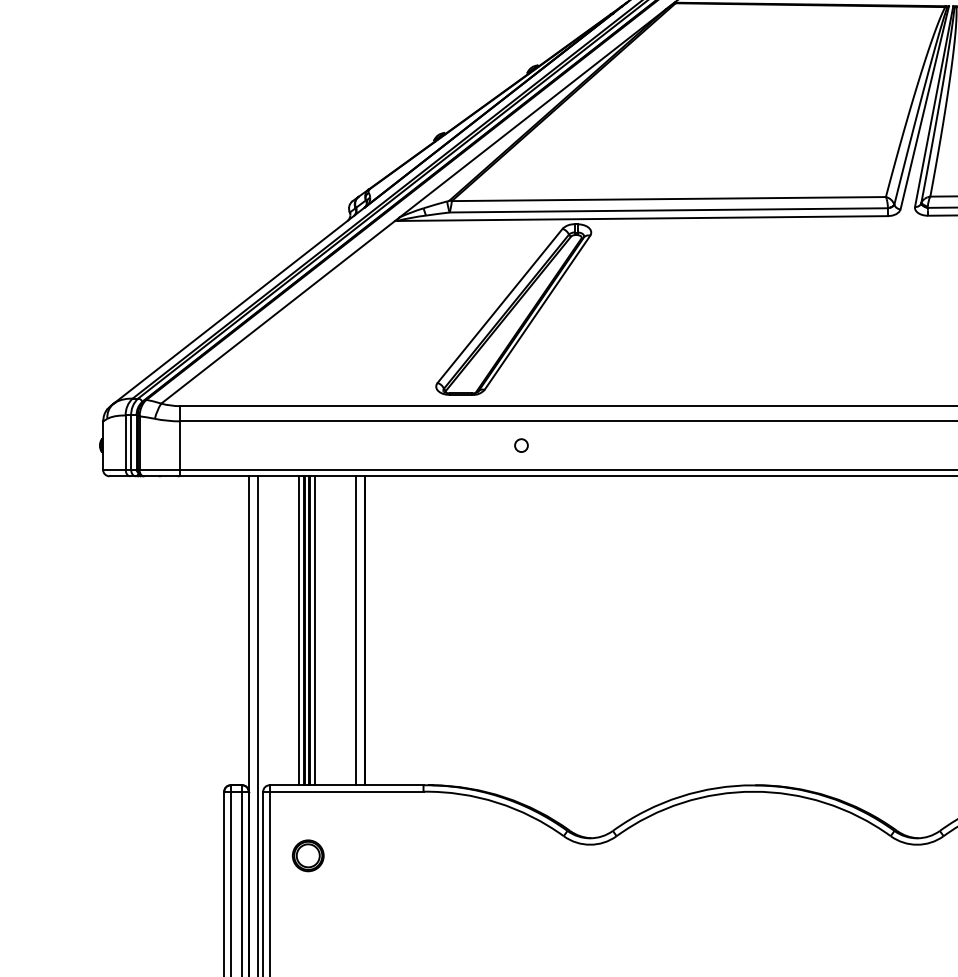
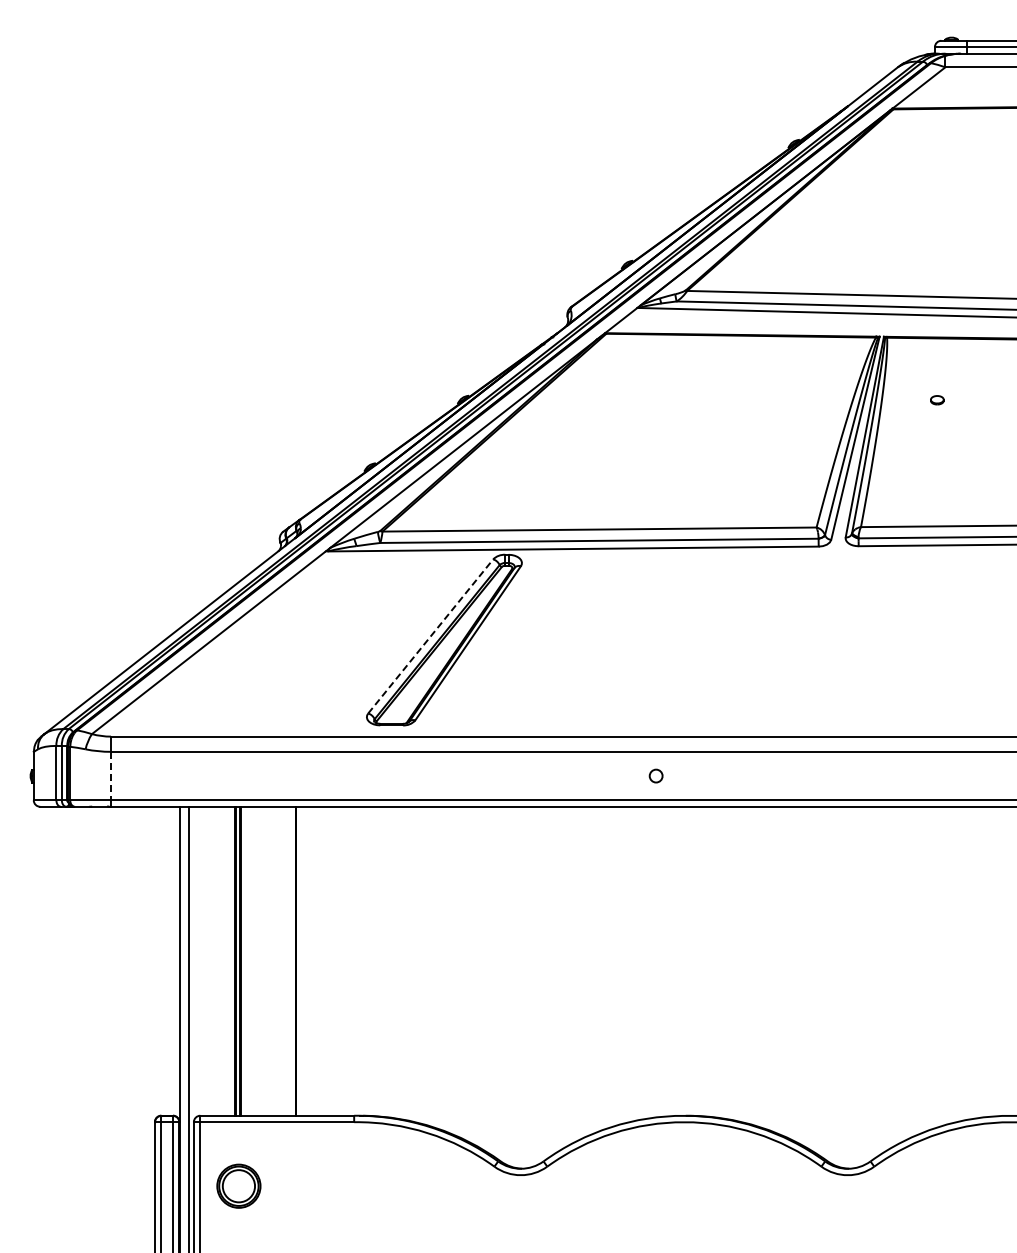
line: (500, 306) -> (431, 636), solid -> dashed
circle: (520, 445) -> (655, 775), moved
line: (180, 446) -> (111, 776), solid -> dashed
line: (298, 630) -> (229, 960), removed
line: (315, 630) -> (246, 960), removed
line: (355, 630) -> (286, 960), removed
part: (307, 856) -> (238, 1186), size x1.4

